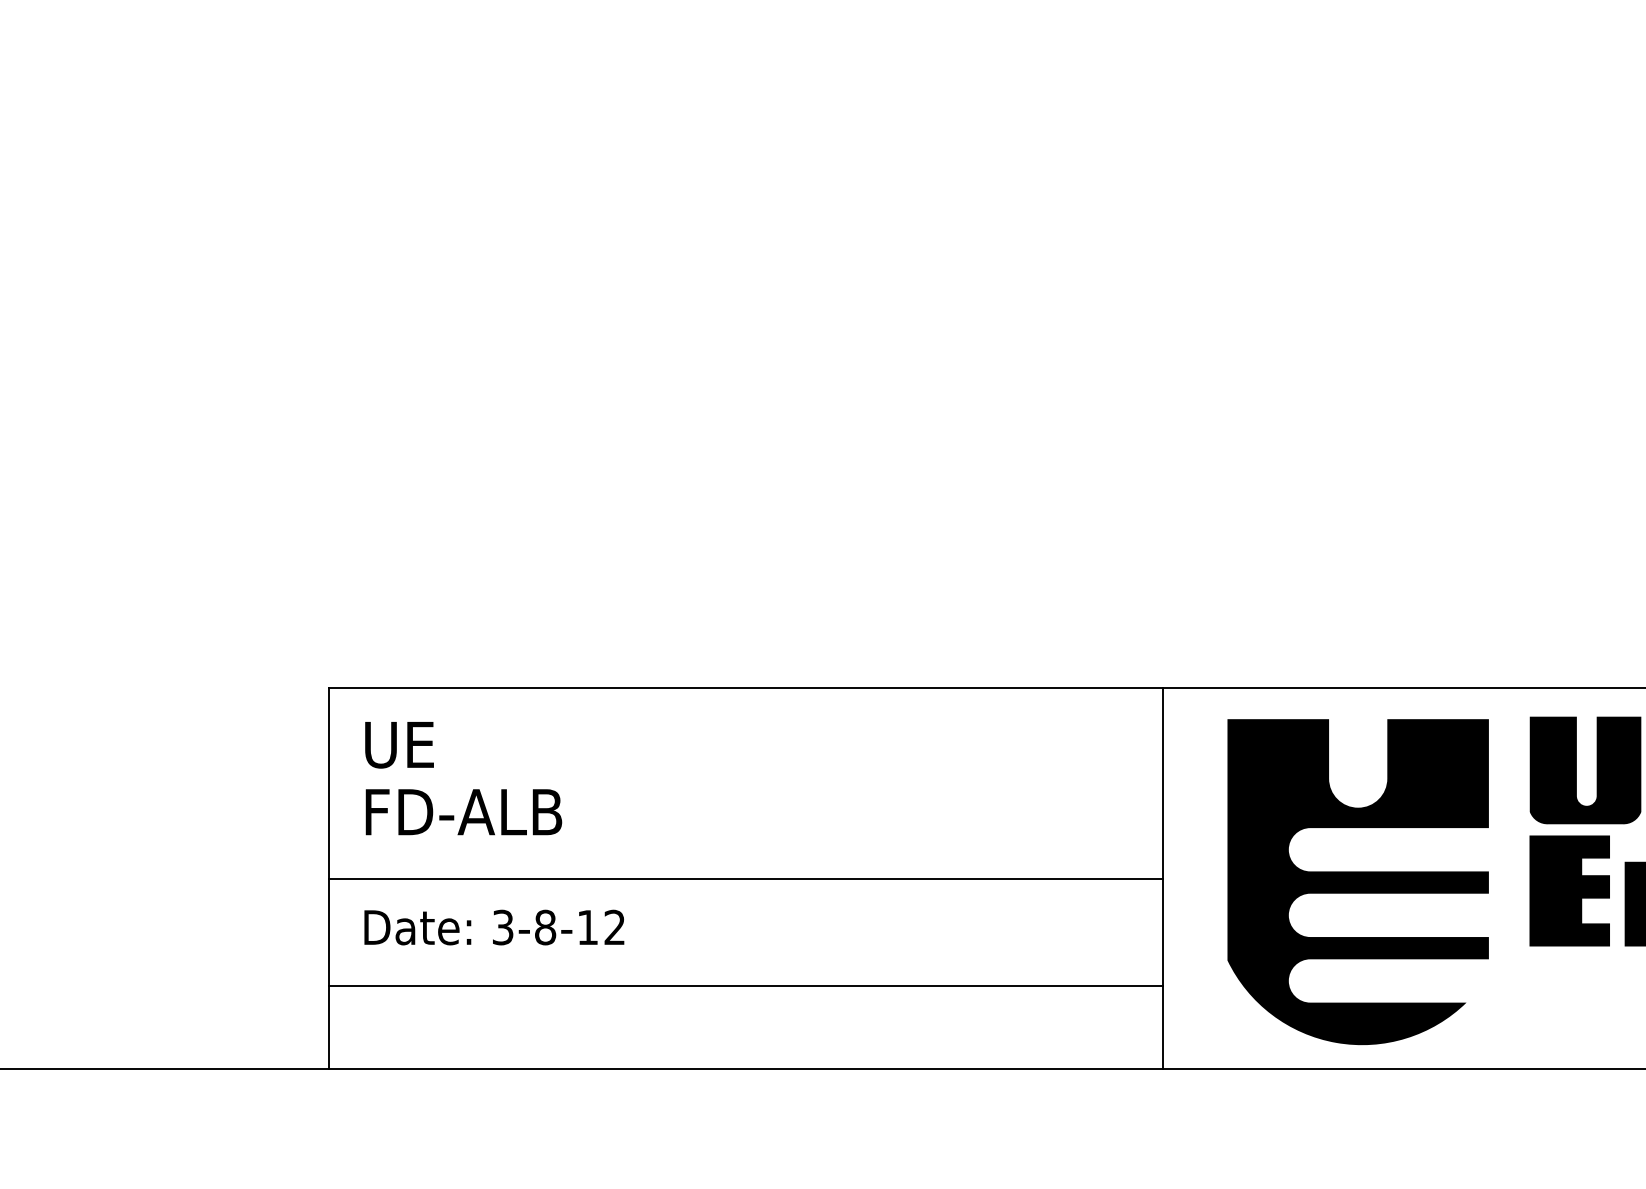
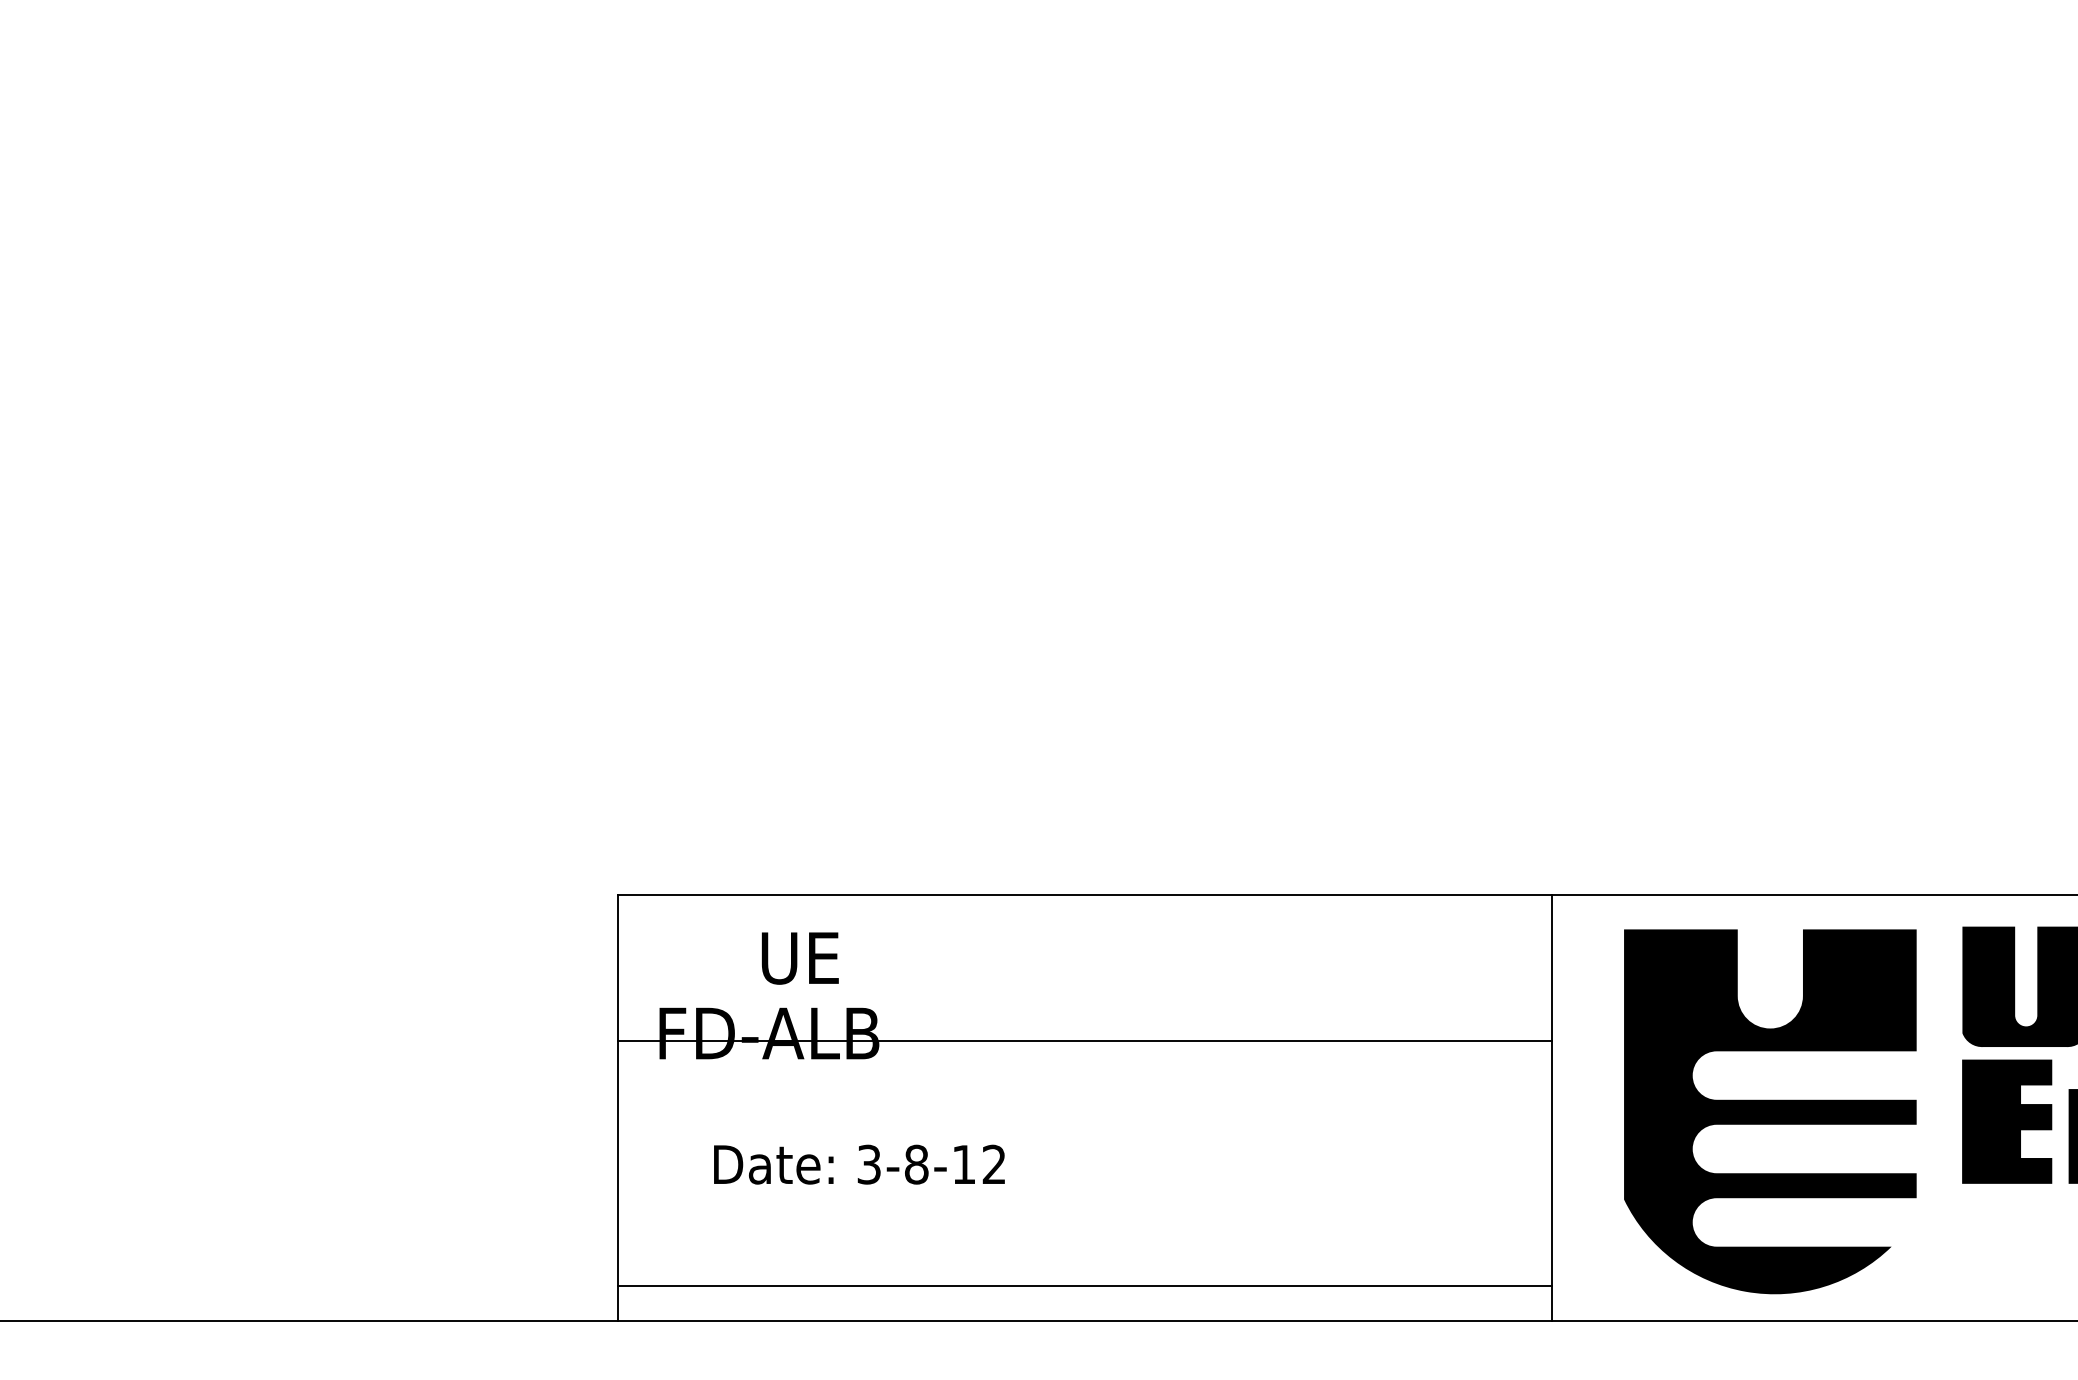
text: (398, 745) -> (799, 958), moved
line: (745, 879) -> (1084, 1041), moved
text: (494, 927) -> (859, 1164), moved
line: (745, 986) -> (1084, 1286), moved

